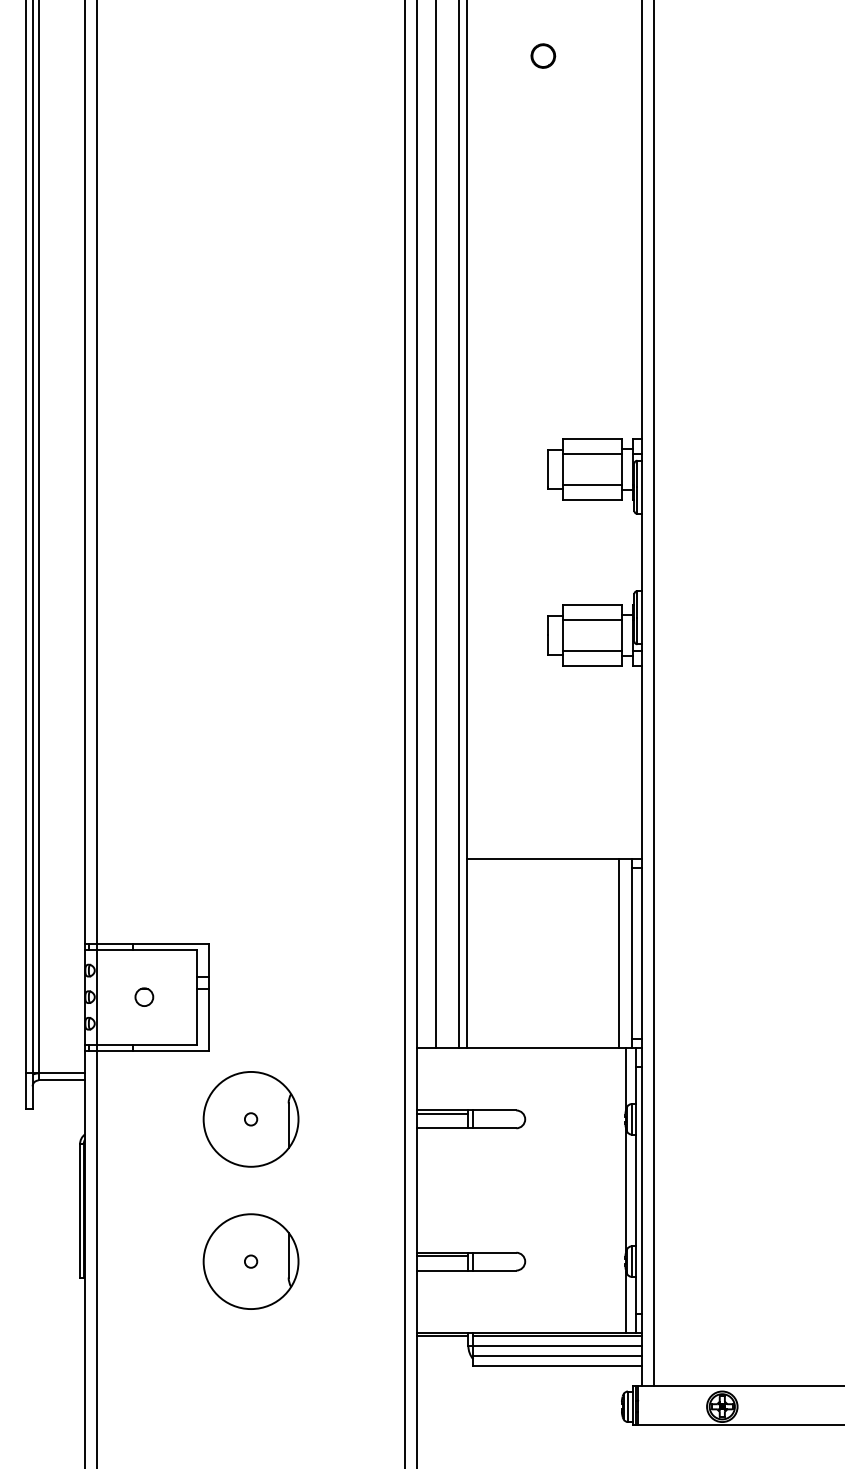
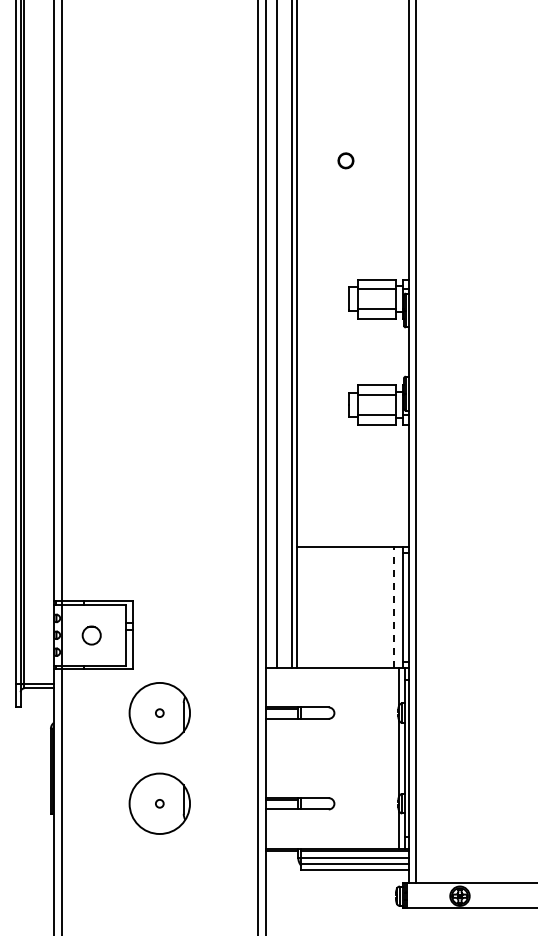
part: (542, 55) -> (345, 160), moved
line: (619, 953) -> (394, 607), solid -> dashed
circle: (143, 995) -> (91, 634), size x1.6

